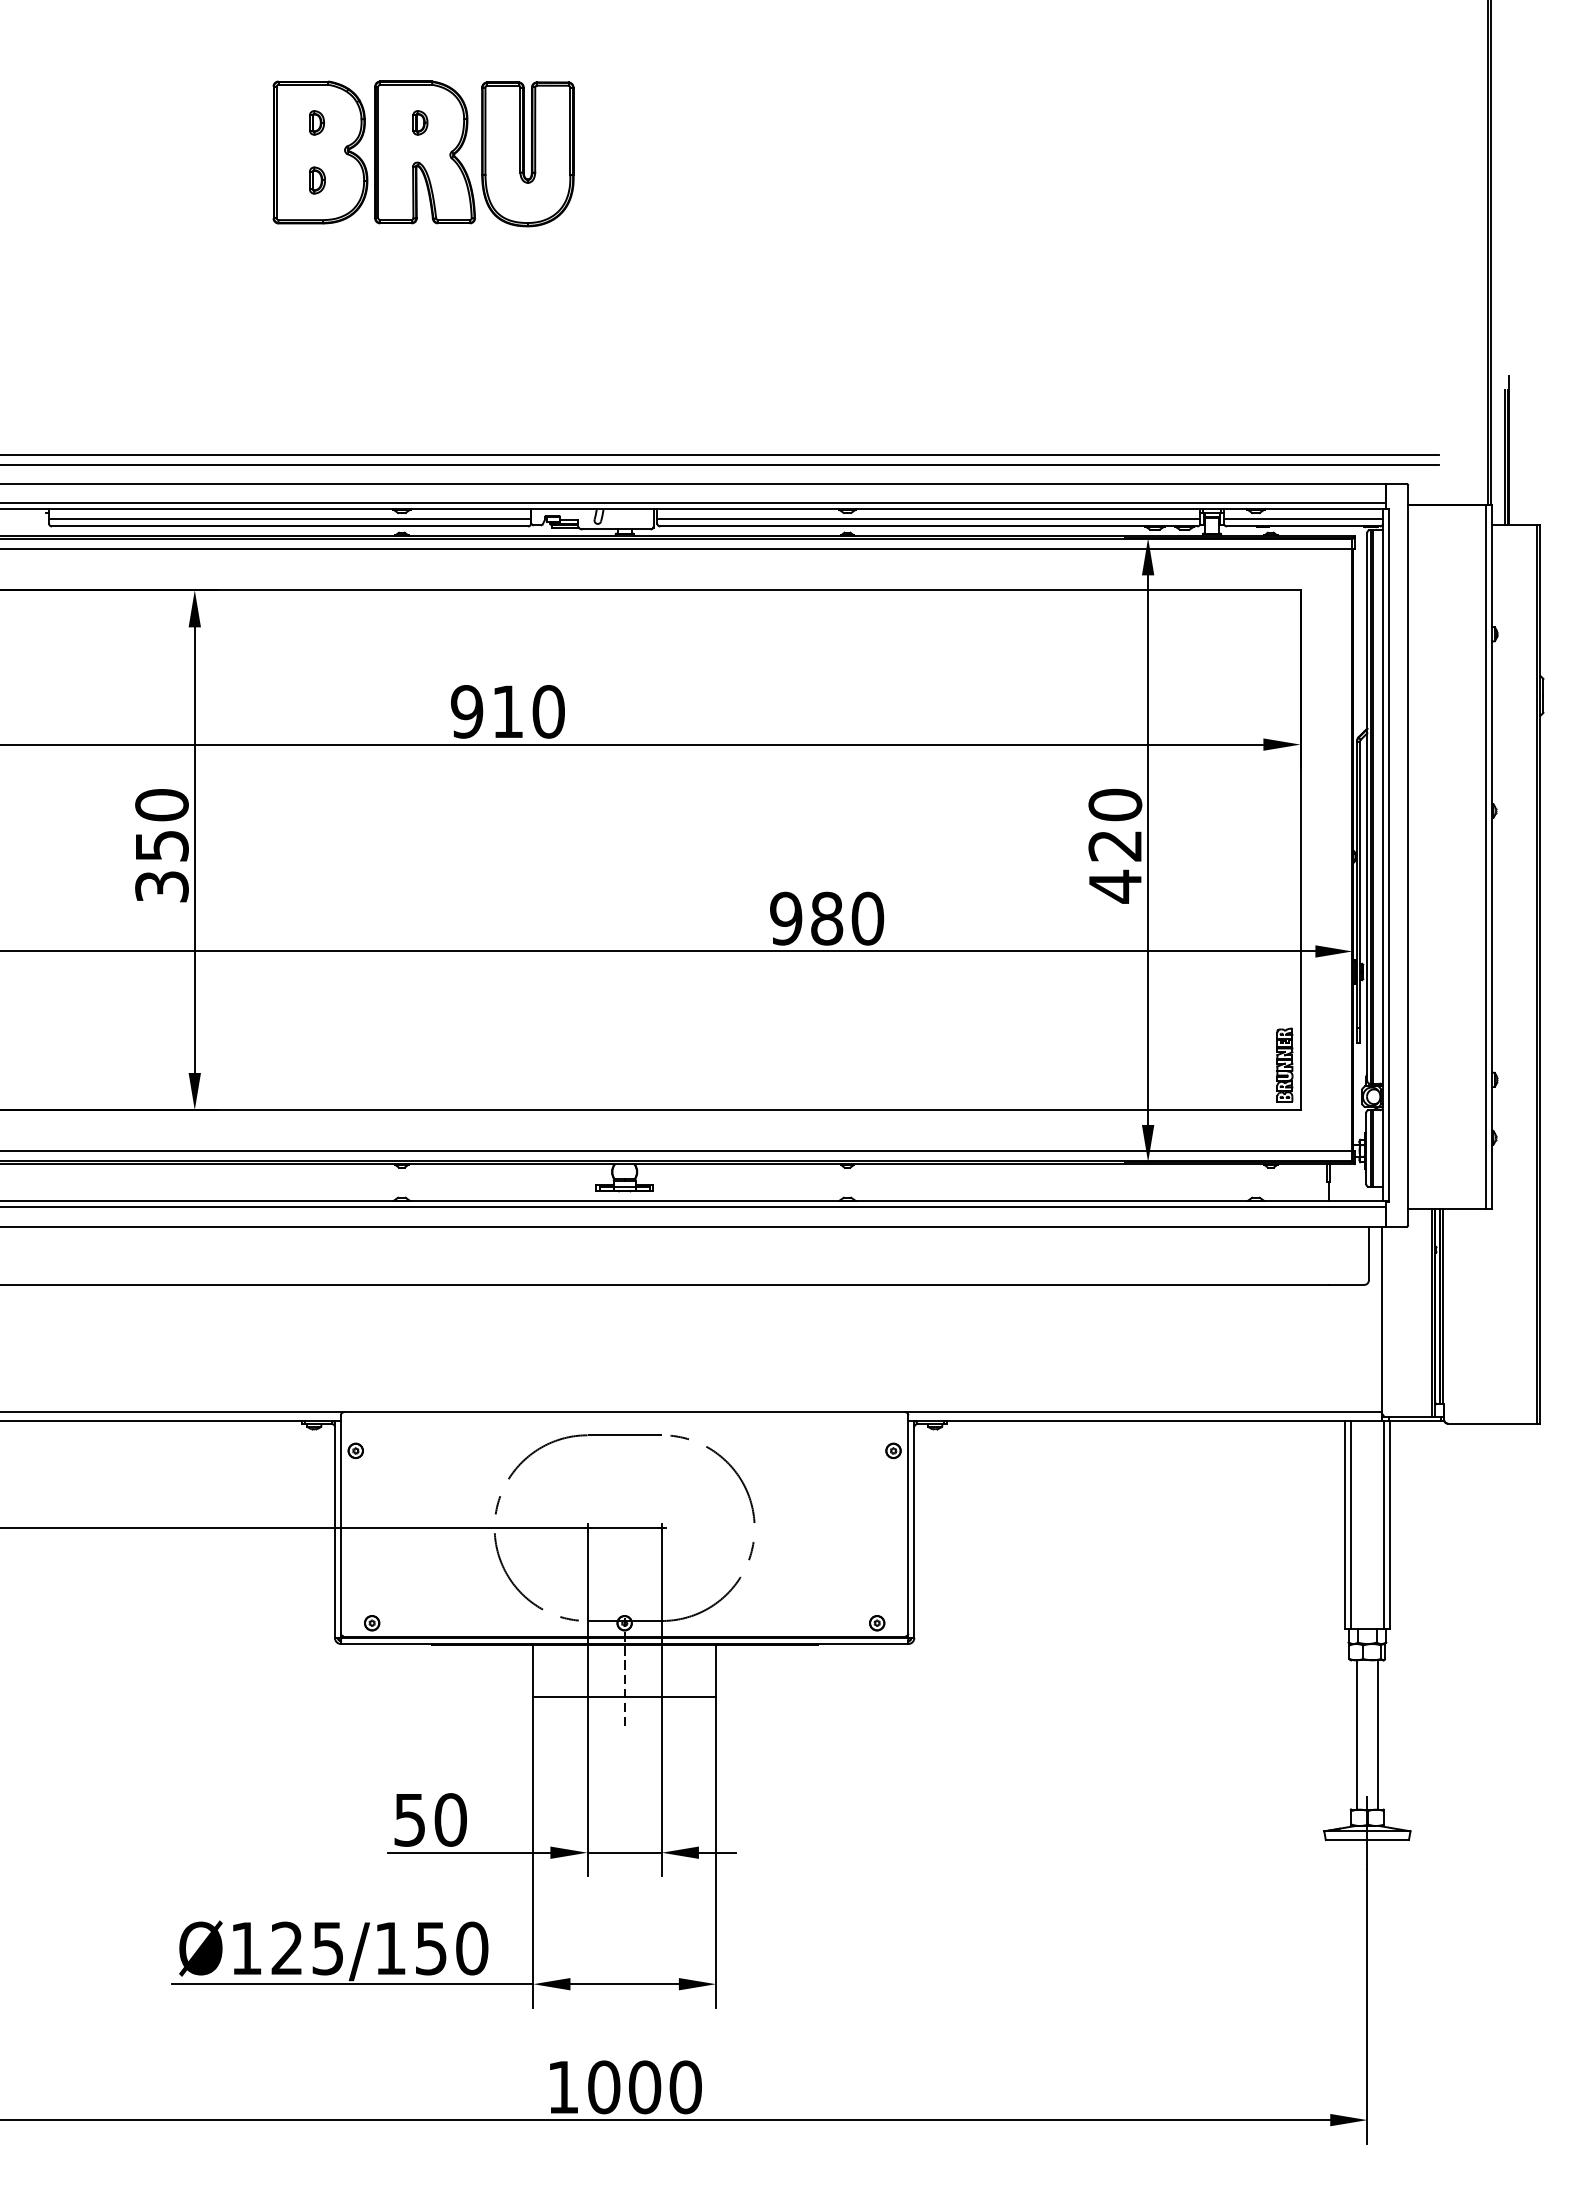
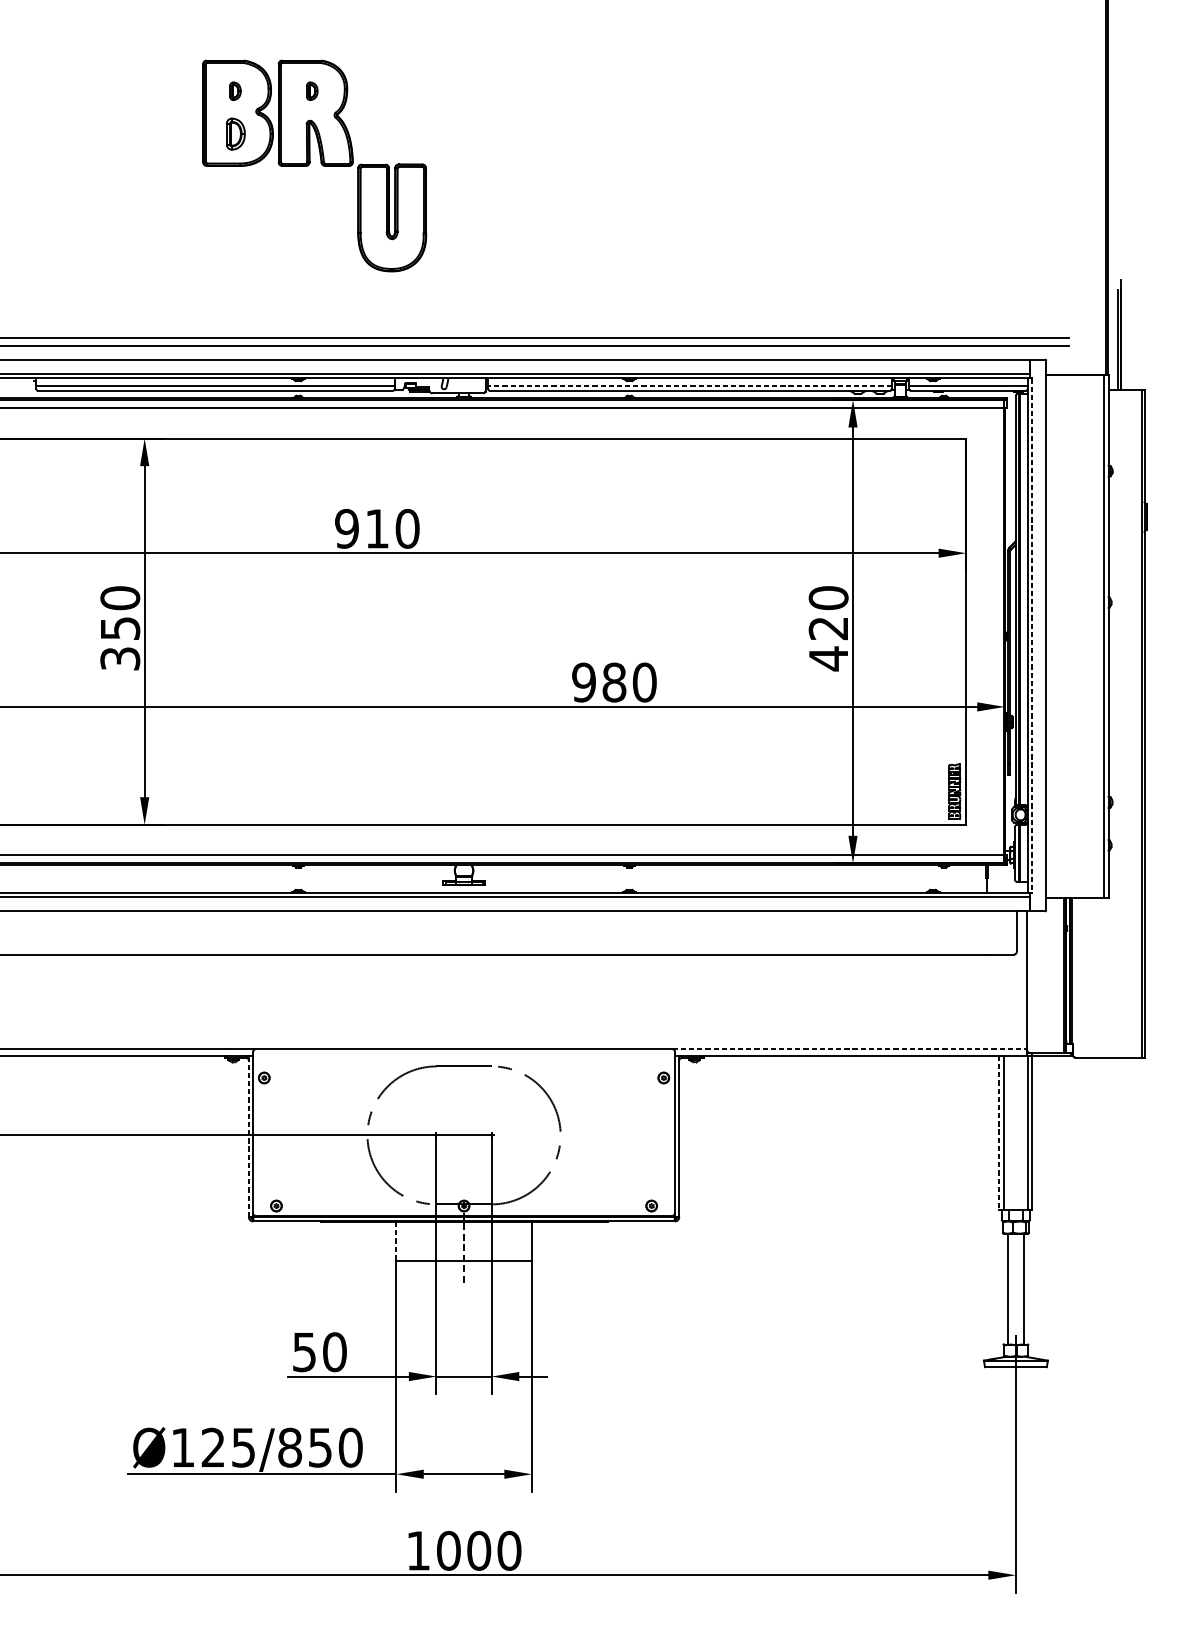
part: (527, 154) -> (391, 218), moved
part: (317, 180) -> (235, 134), size x1.6
line: (928, 519) -> (689, 385), solid -> dashed
line: (1388, 855) -> (1031, 635), solid -> dashed
line: (1144, 1412) -> (850, 1049), solid -> dashed
line: (1345, 1525) -> (999, 1133), solid -> dashed
line: (335, 1529) -> (249, 1136), solid -> dashed
line: (533, 1670) -> (396, 1241), solid -> dashed
text: (390, 1948) -> (290, 1447), Ø125/150 -> Ø125/850

